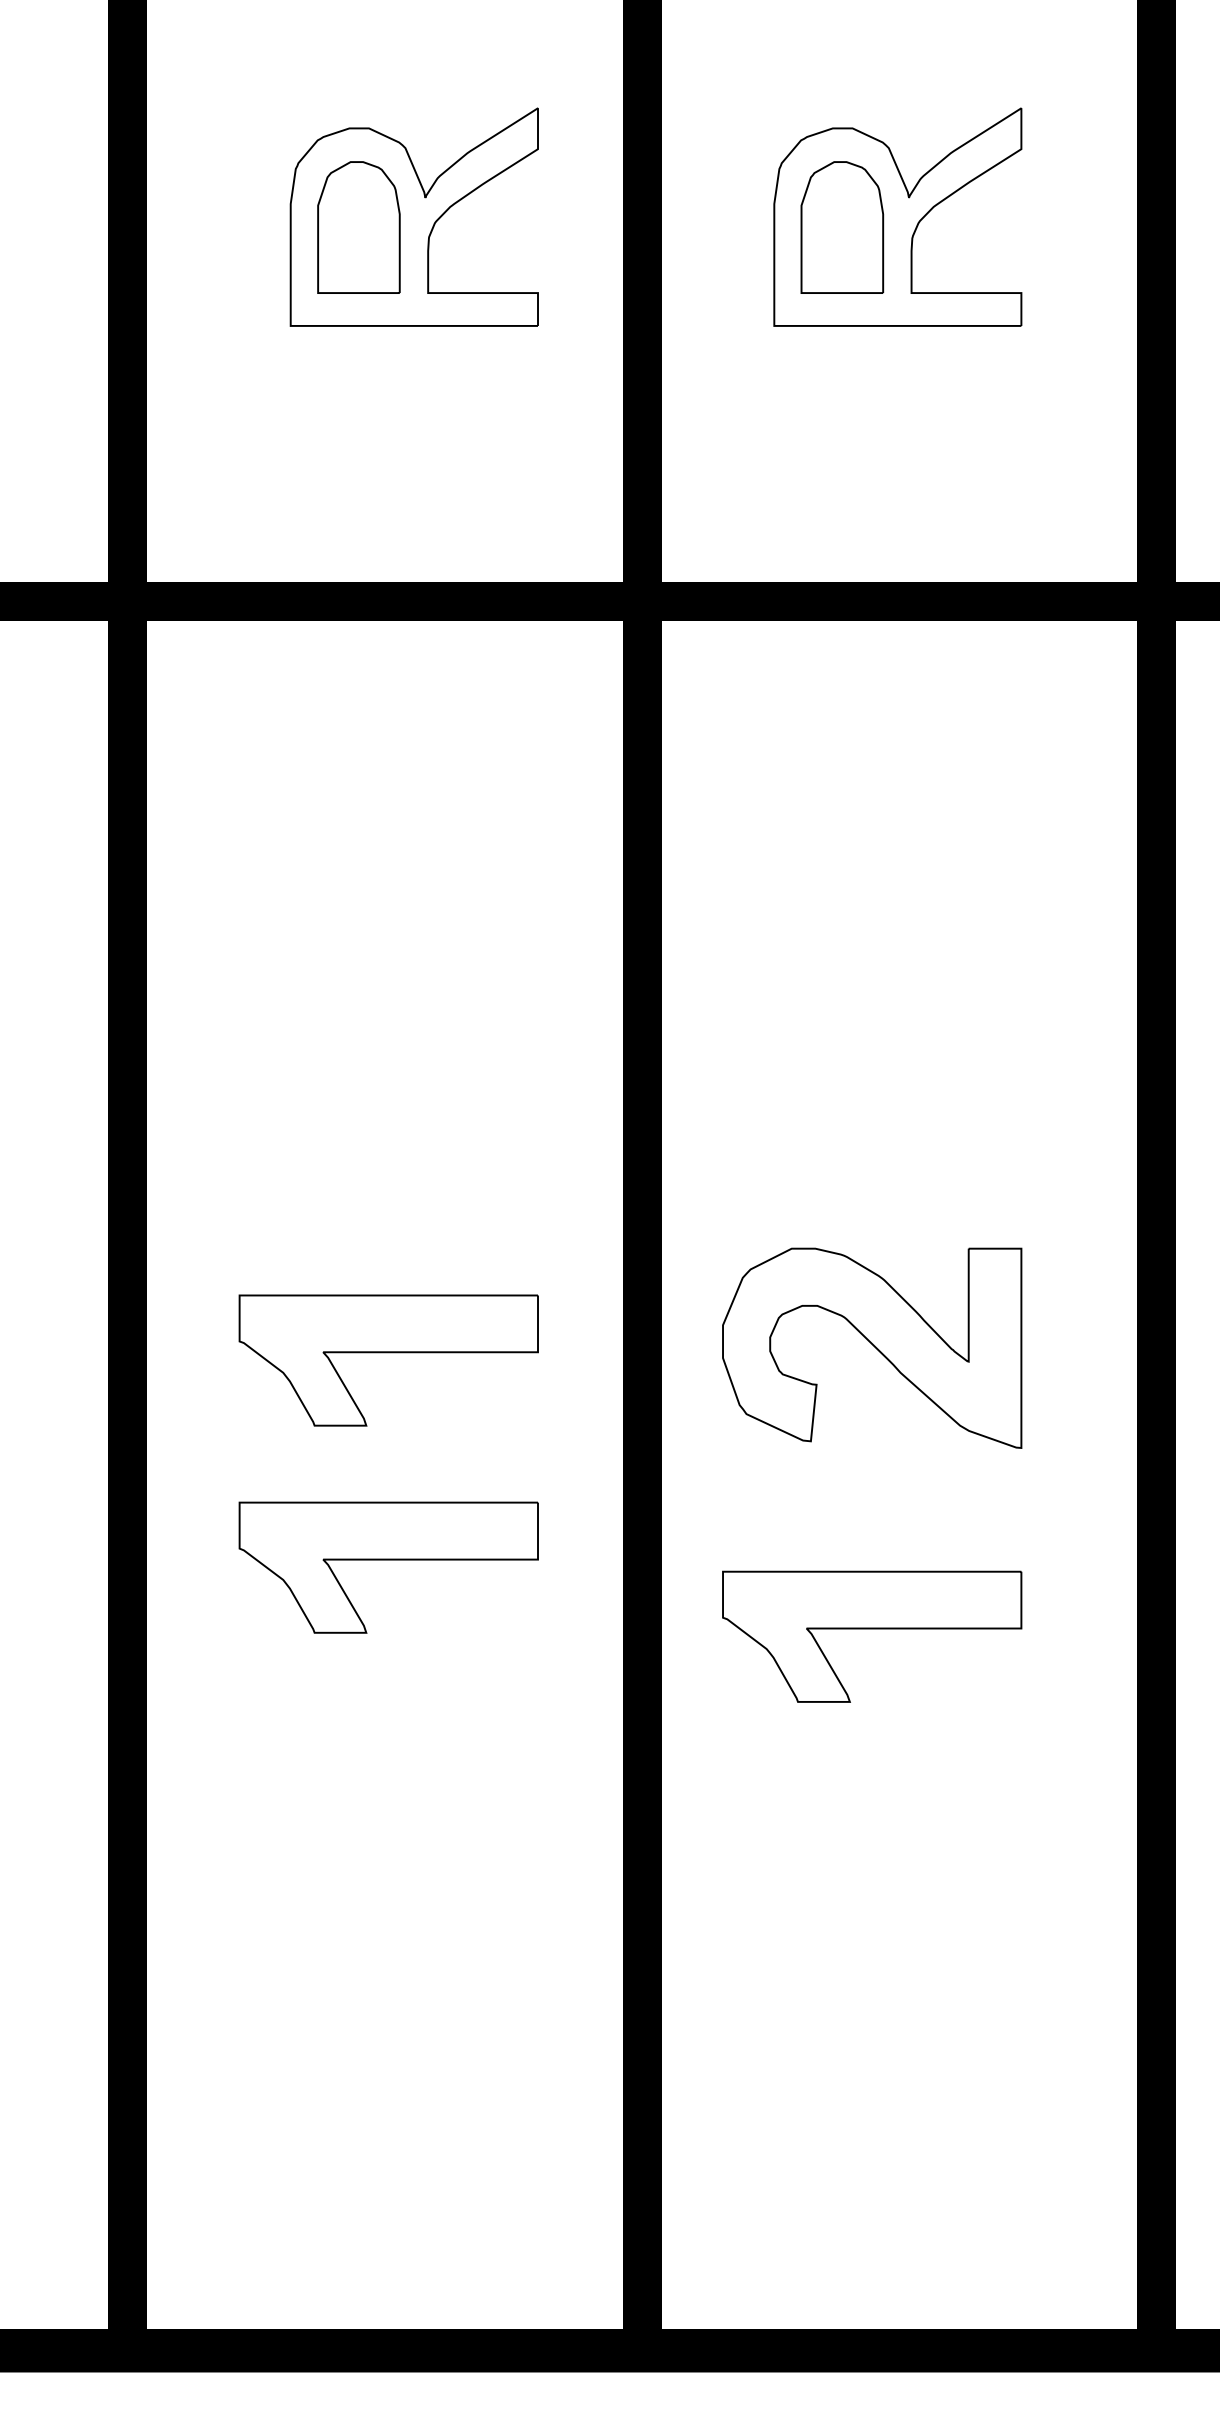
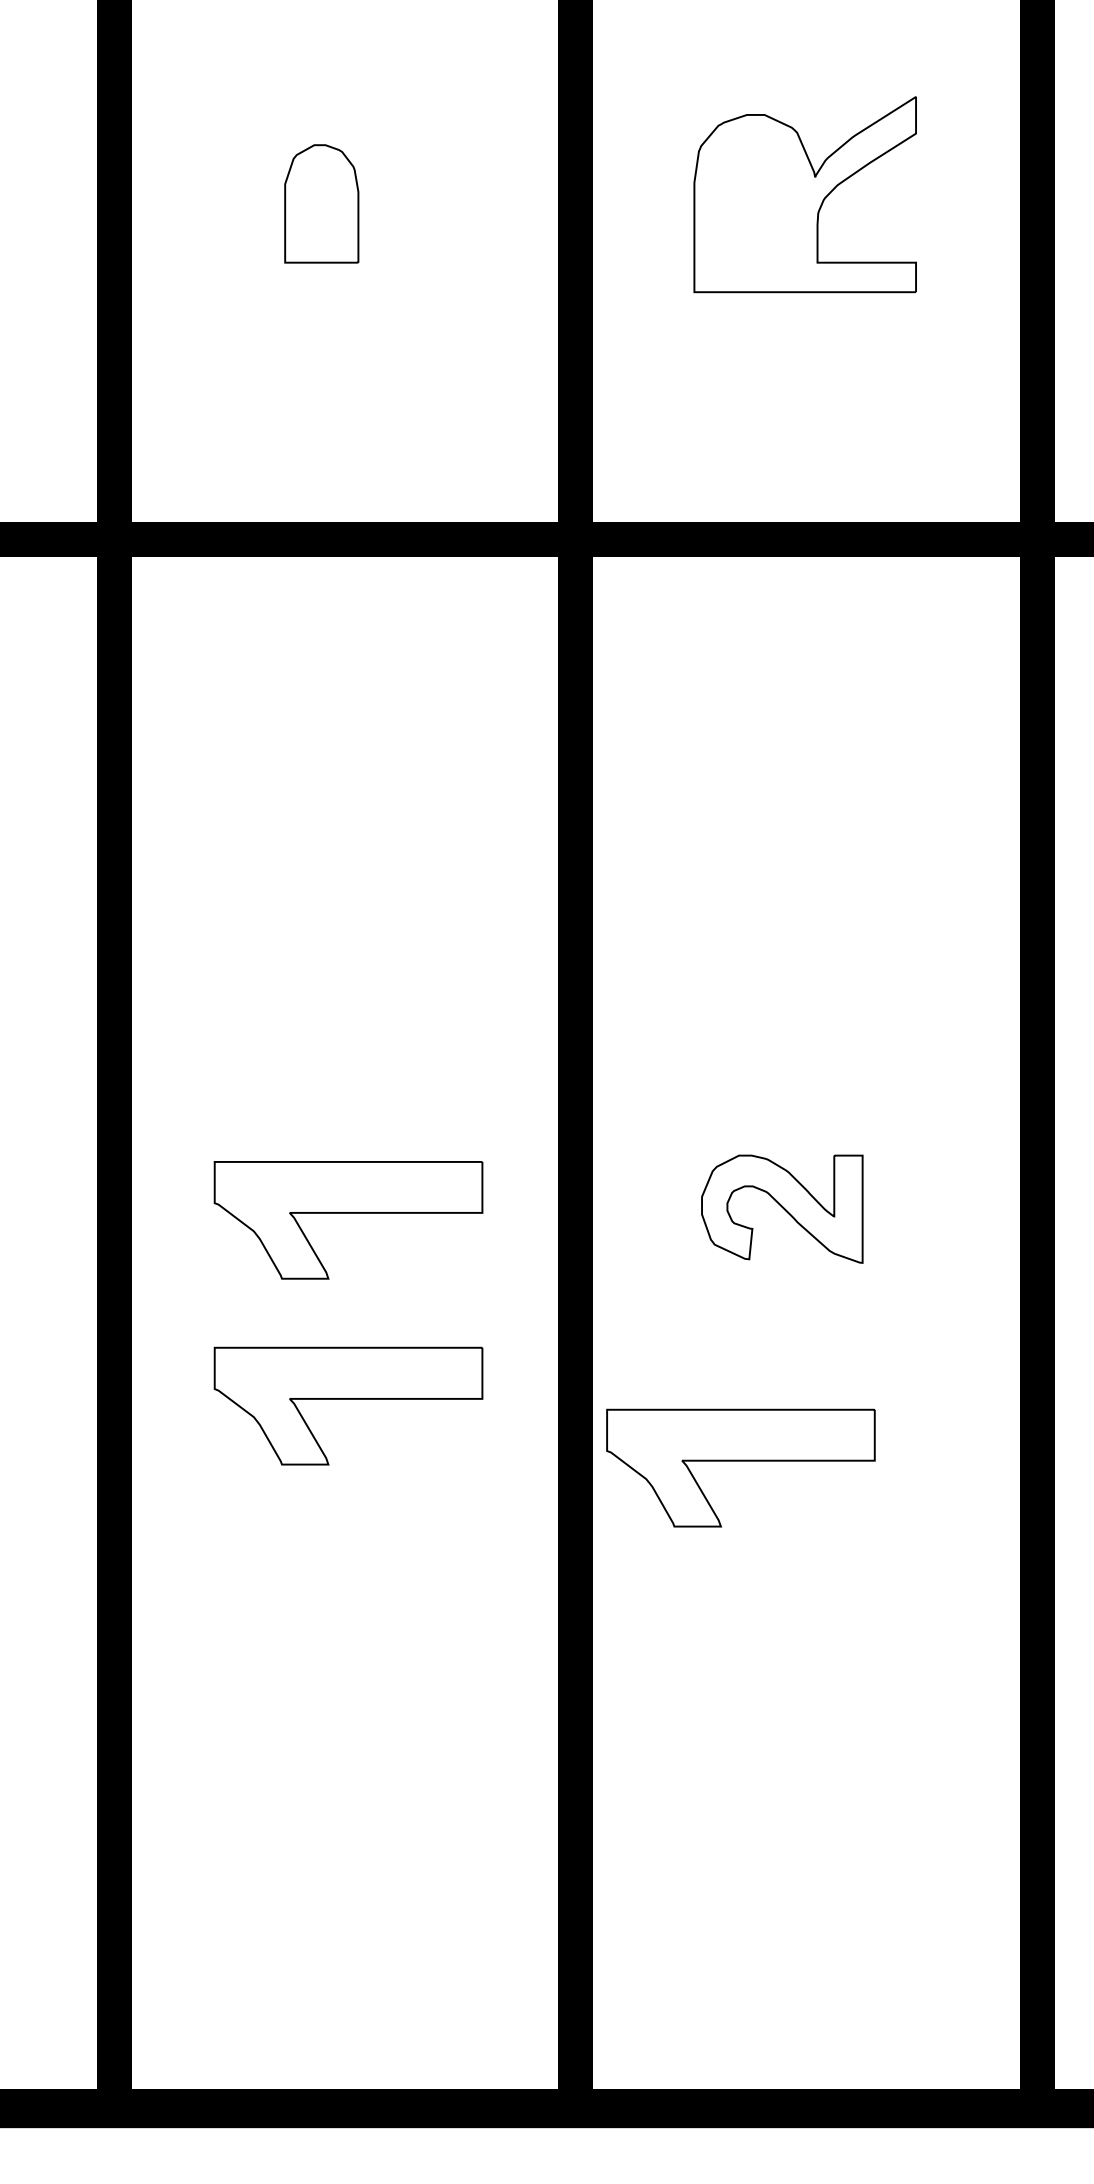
part: (413, 216) -> (370, 194), removed
part: (842, 227) -> (755, 203), removed
part: (872, 1347) -> (782, 1208), size x0.6
part: (872, 1629) -> (741, 1461), moved

